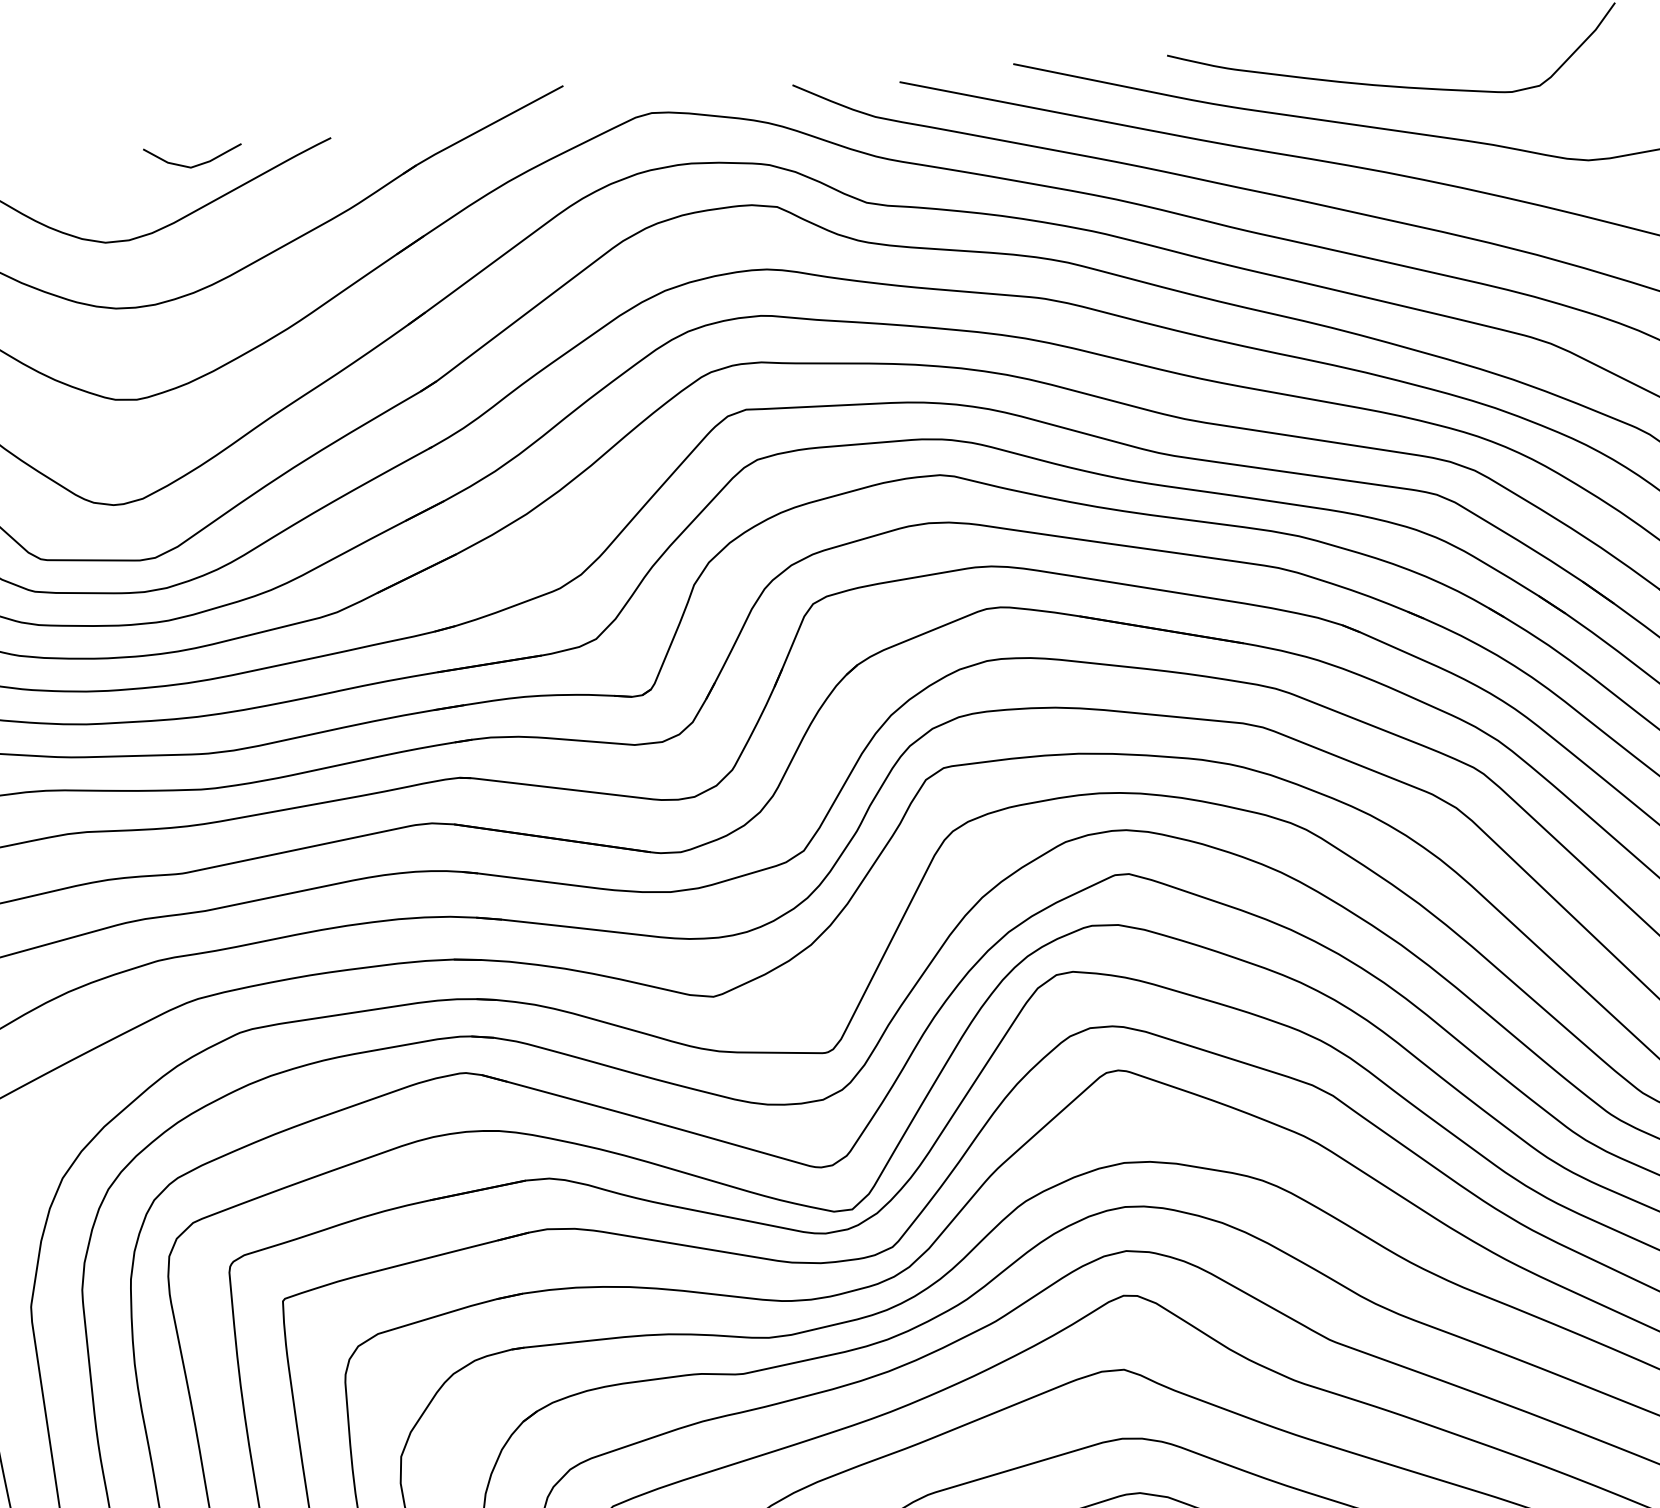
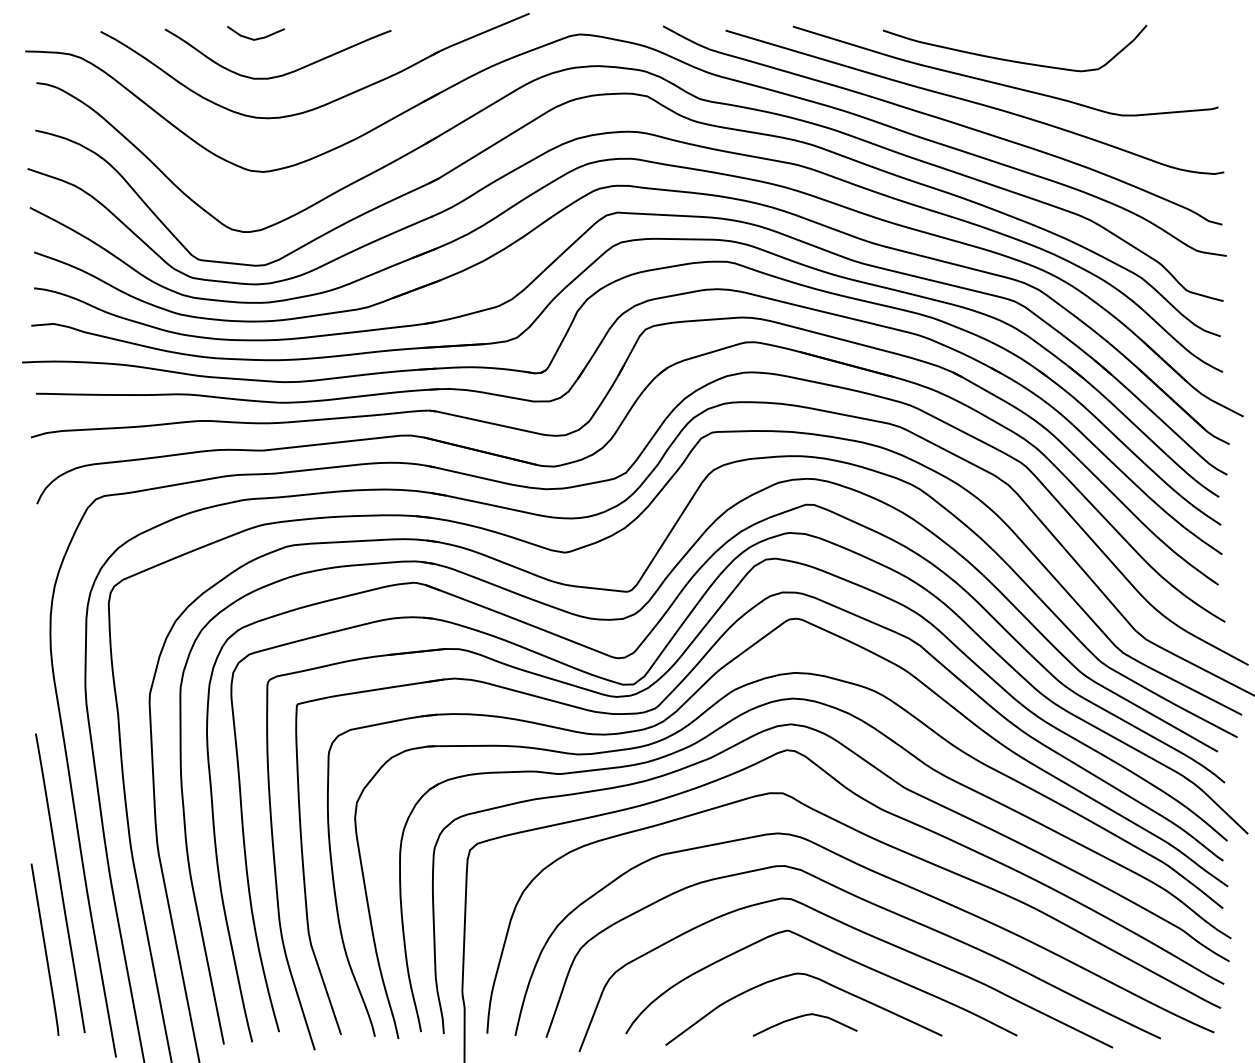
curve: (193, 164) -> (255, 38), moved

